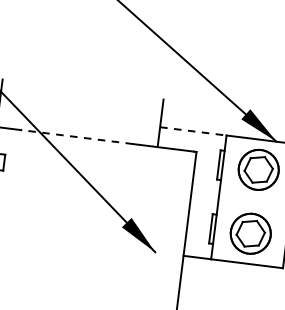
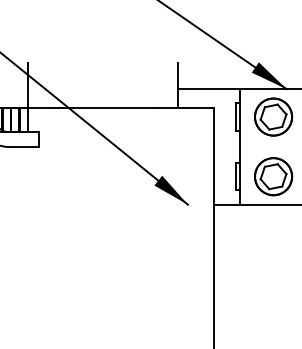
line: (193, 131) -> (209, 89), dashed -> solid
line: (76, 136) -> (102, 107), dashed -> solid

